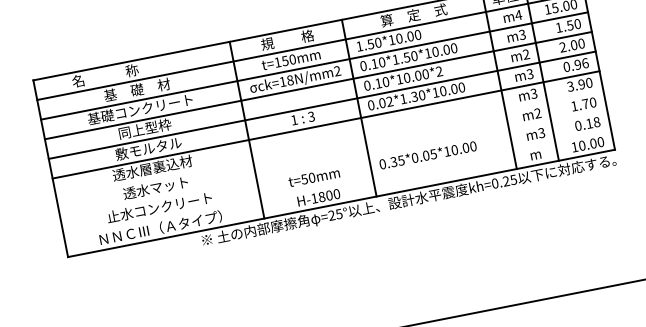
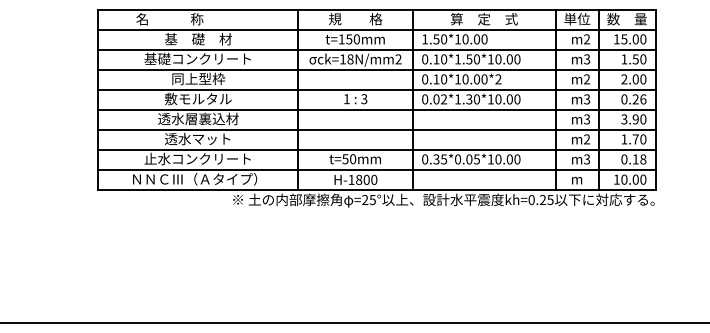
text: (518, 15) -> (586, 39), m4 -> m2
text: (577, 64) -> (635, 99), 0.96 -> 0.26
line: (329, 144) -> (376, 129), added
line: (333, 163) -> (376, 149), added
line: (337, 183) -> (376, 169), added

